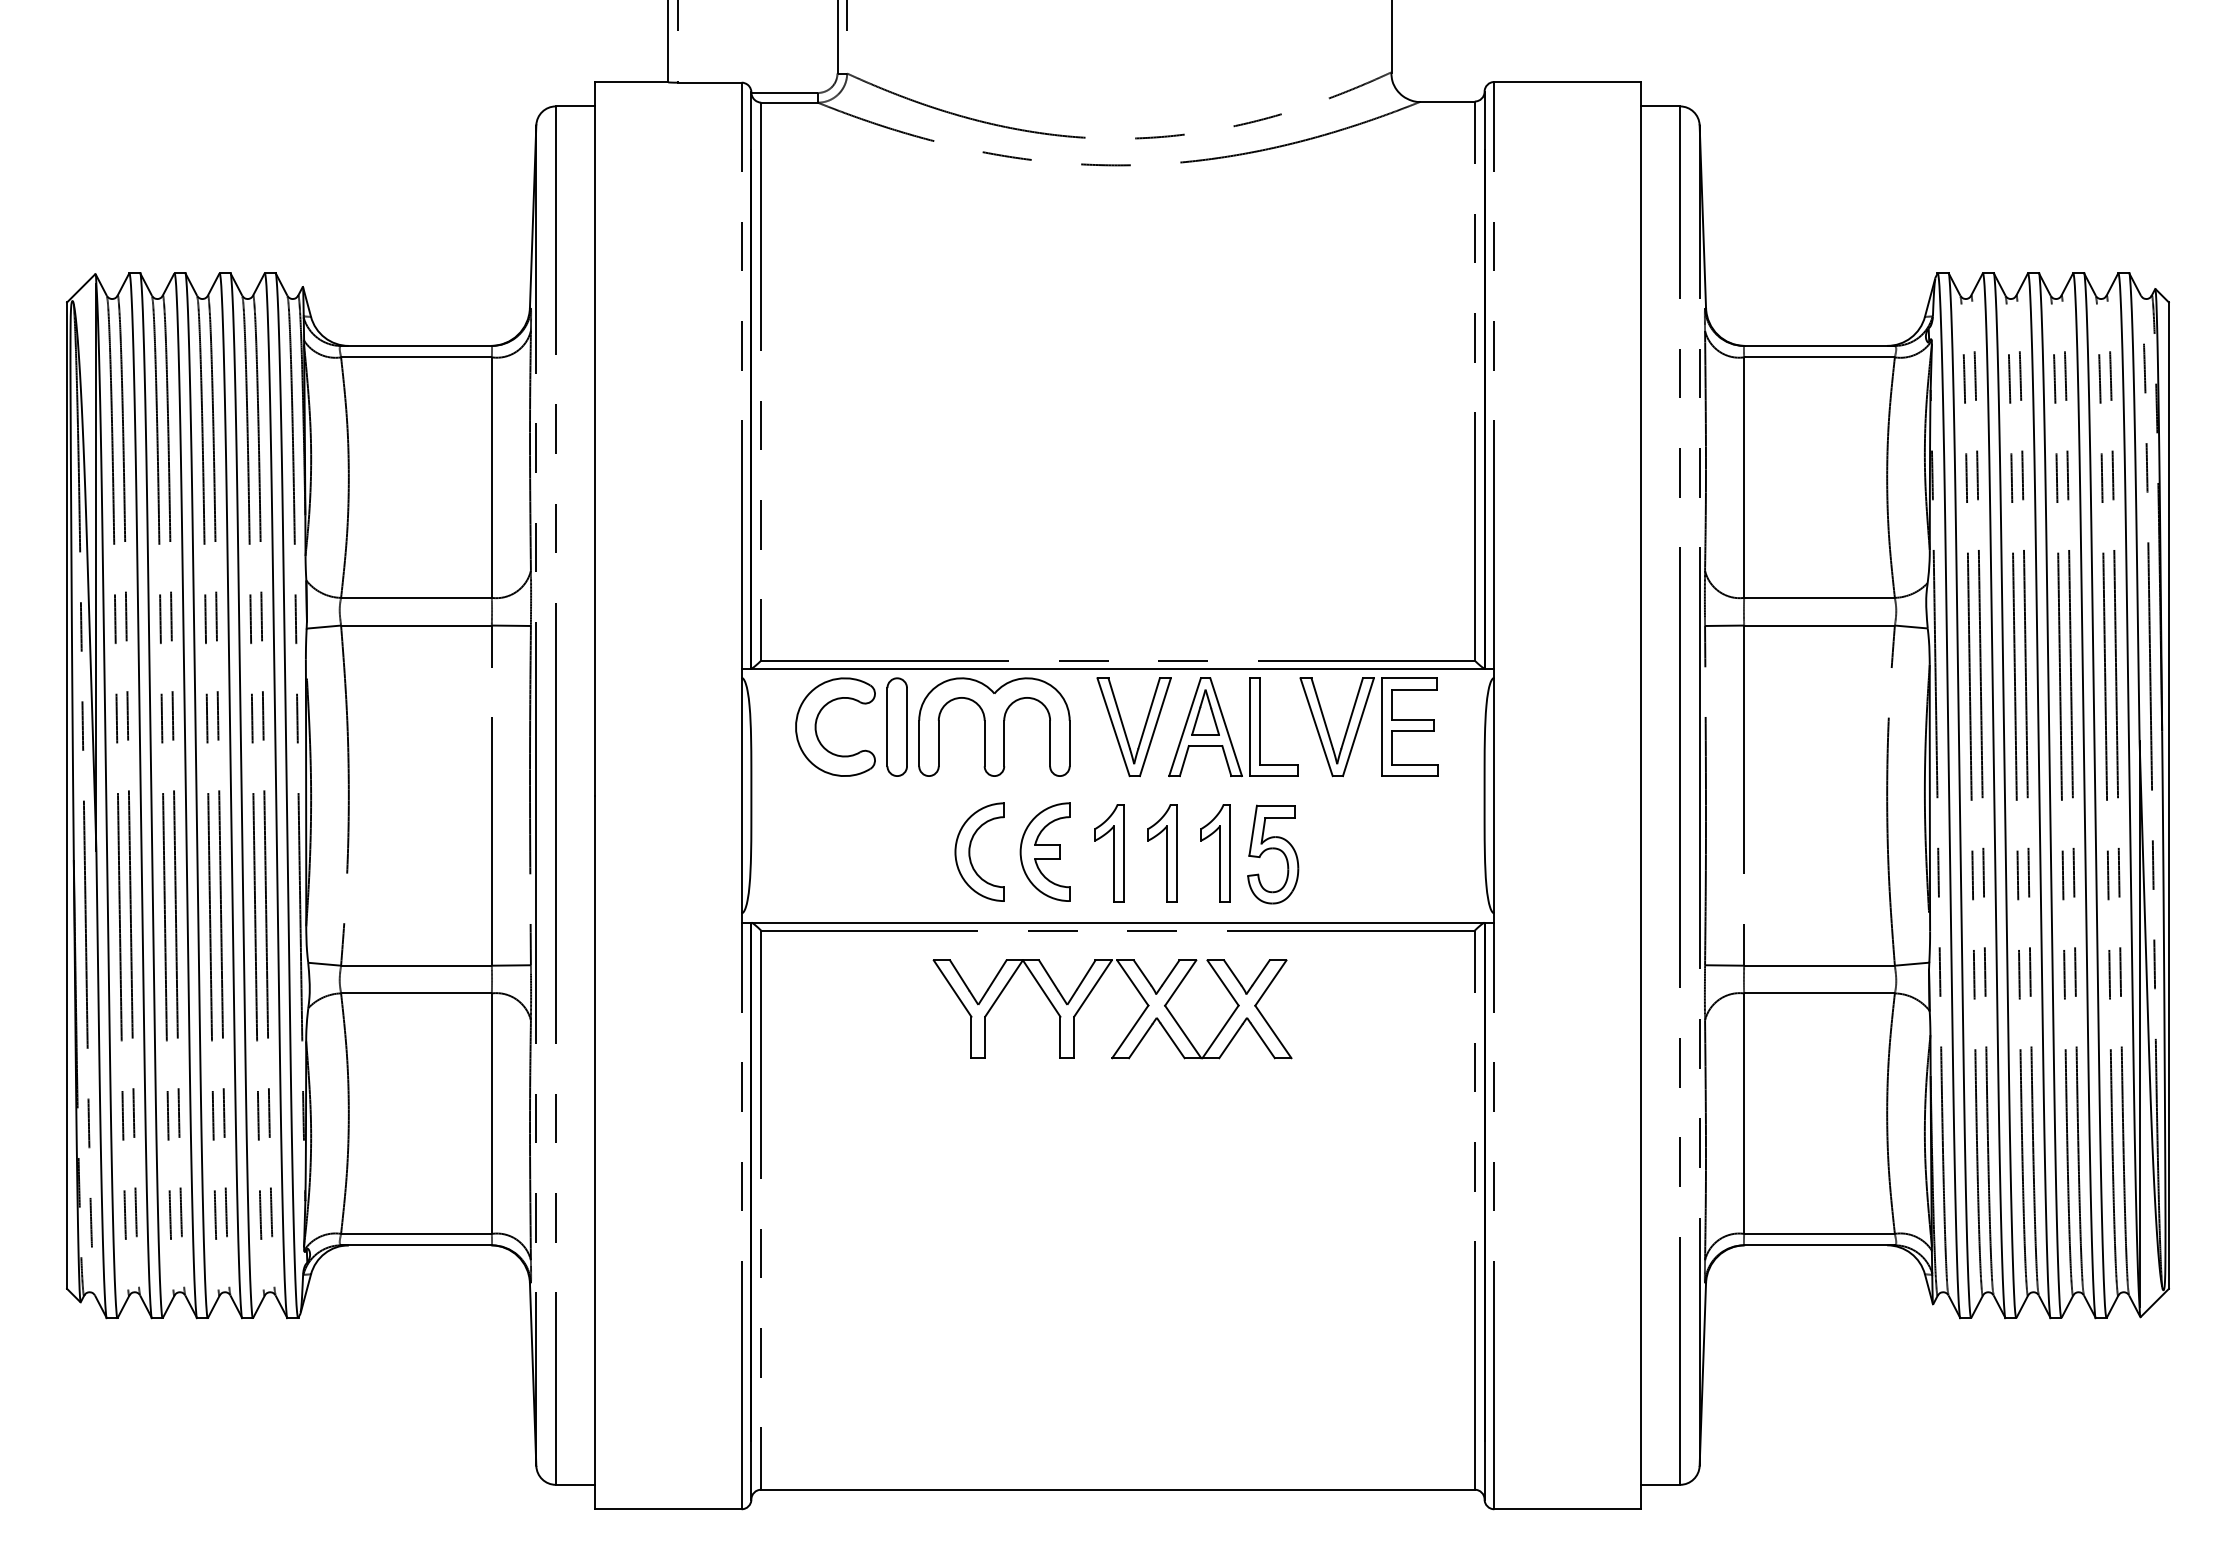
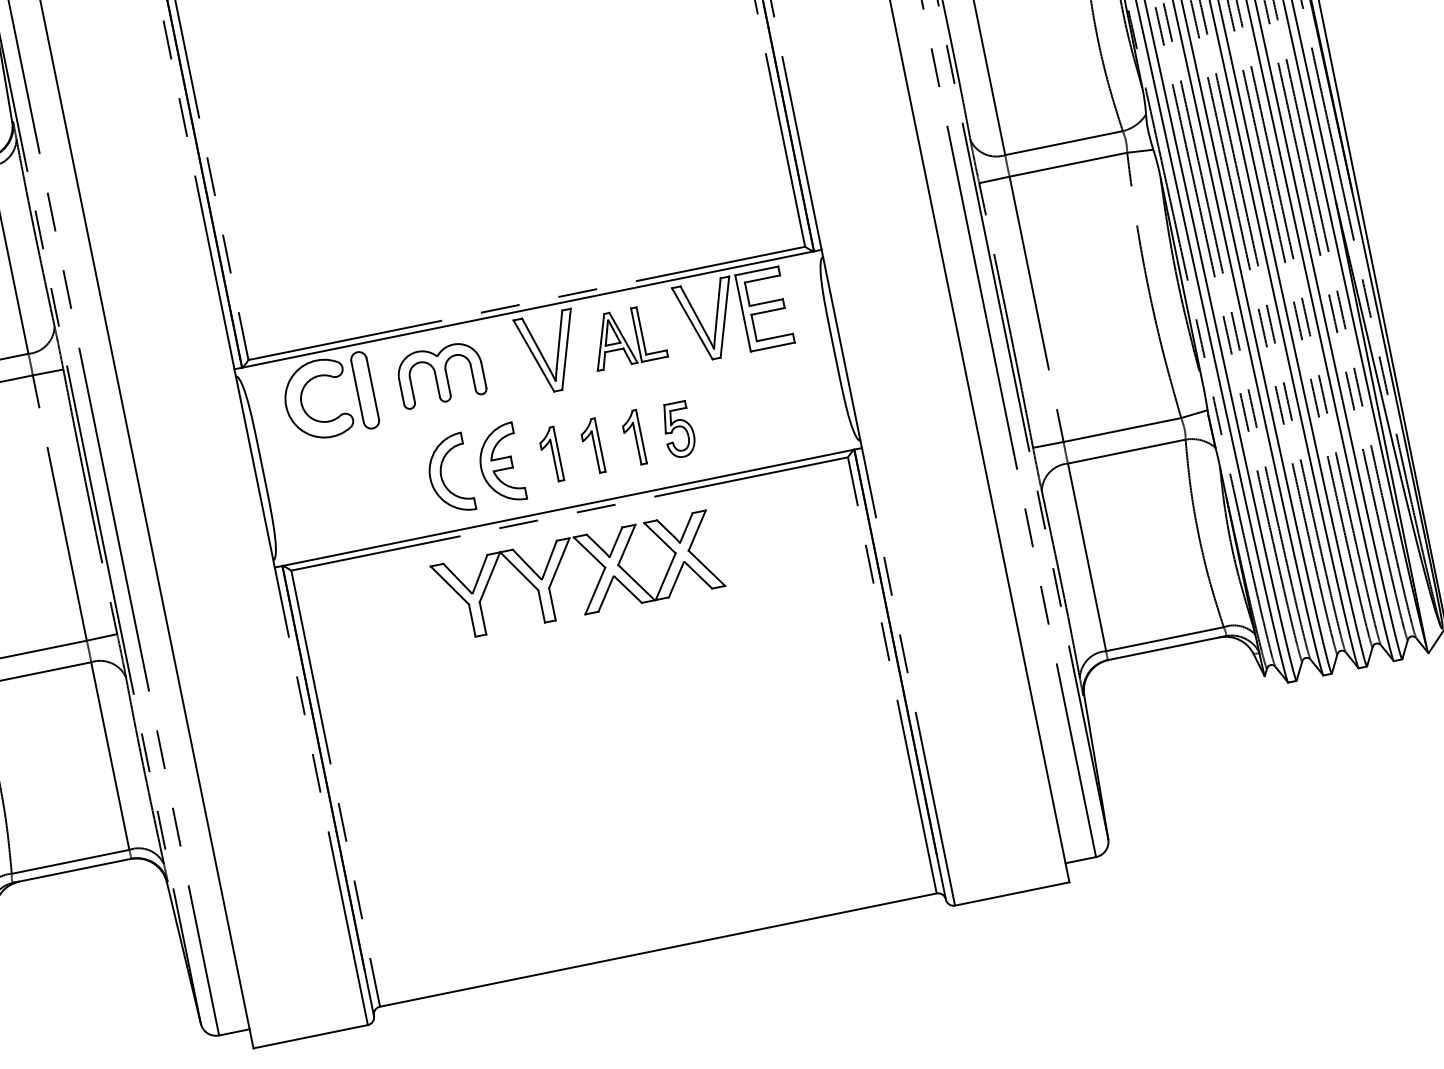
part: (994, 726) -> (440, 374), size x0.7
part: (1233, 727) -> (627, 337), size x0.7
part: (1109, 853) -> (550, 455), size x0.7
part: (1162, 853) -> (592, 446), size x0.7
part: (1215, 853) -> (633, 438), size x0.7
part: (1273, 854) -> (678, 429), size x0.7

